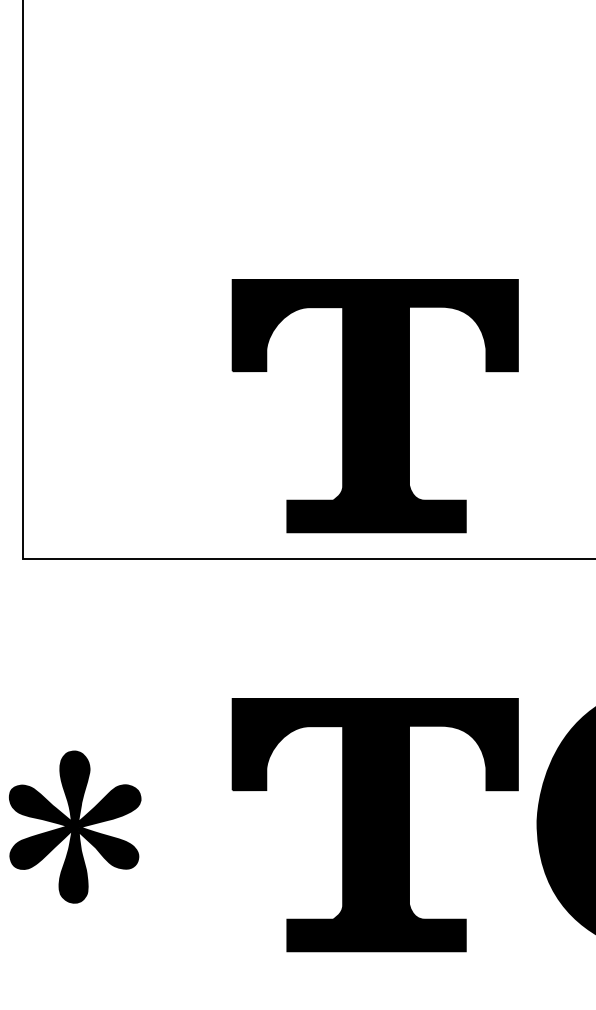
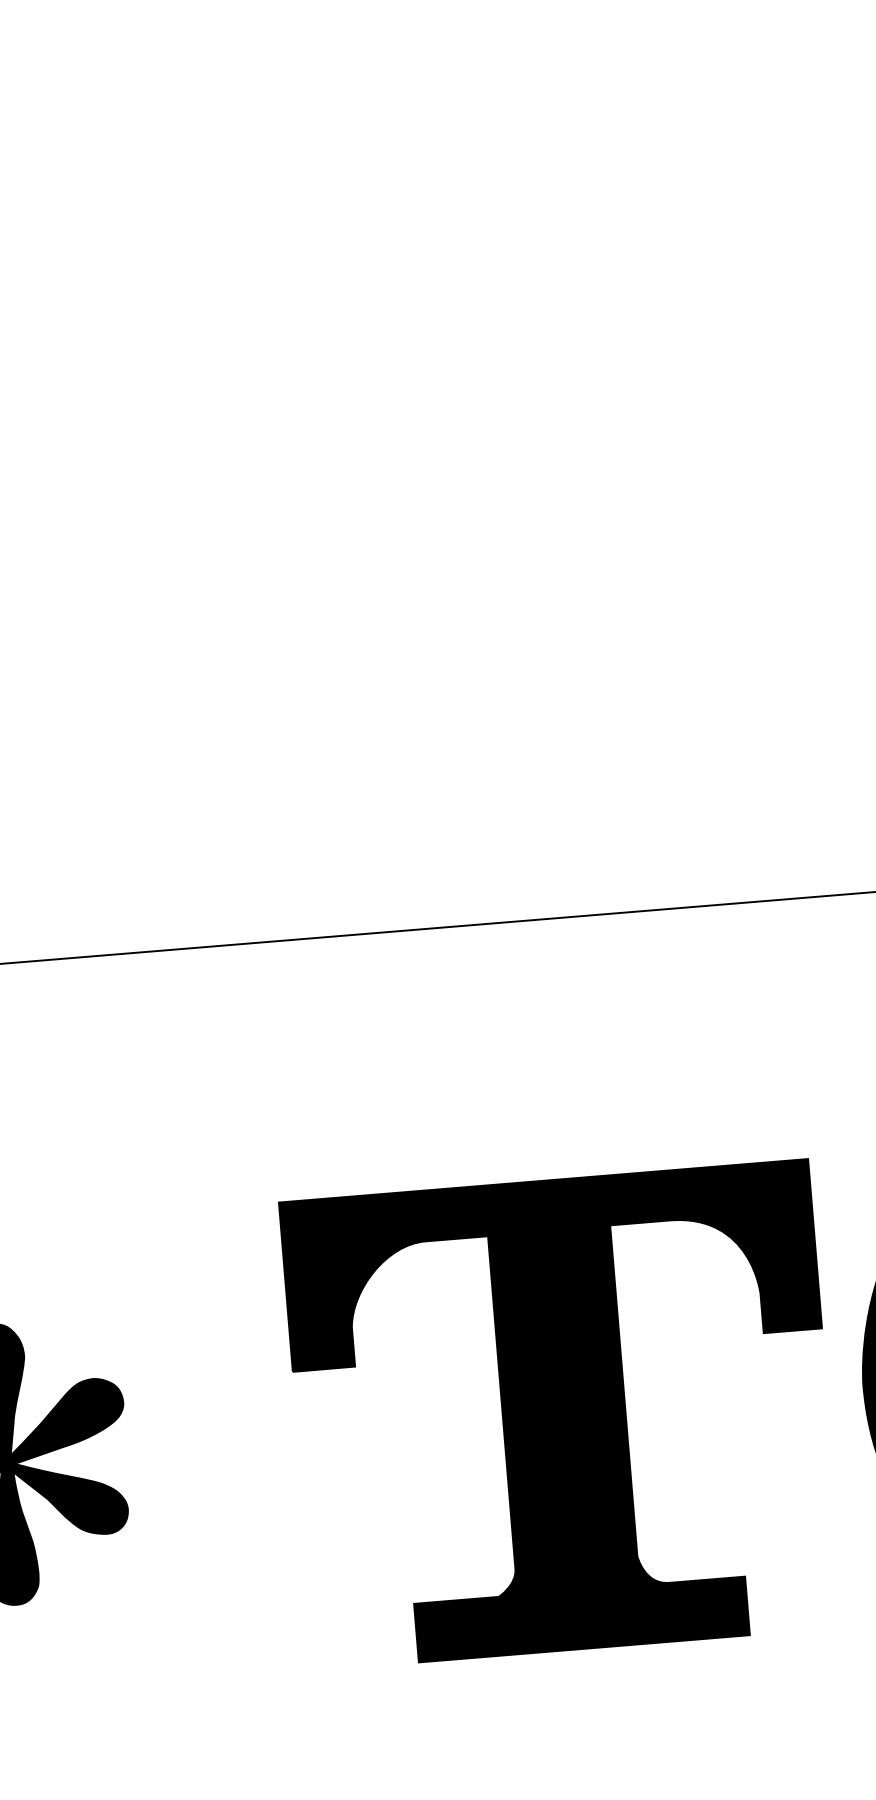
part: (374, 406) -> (497, 638), removed

